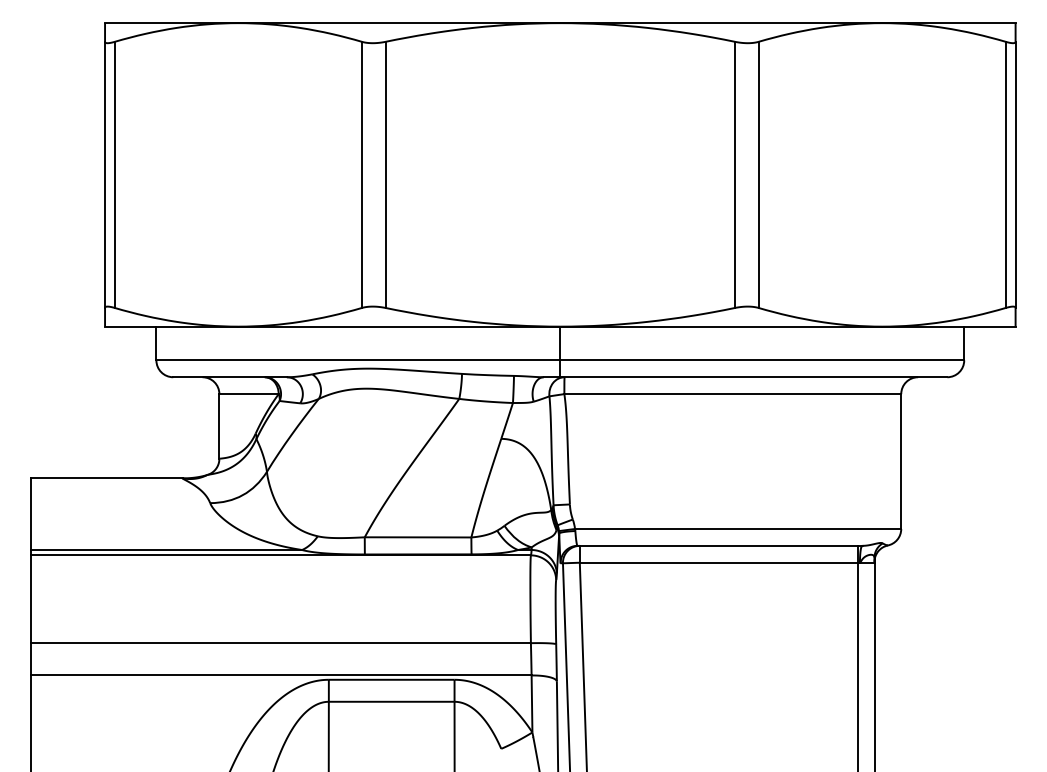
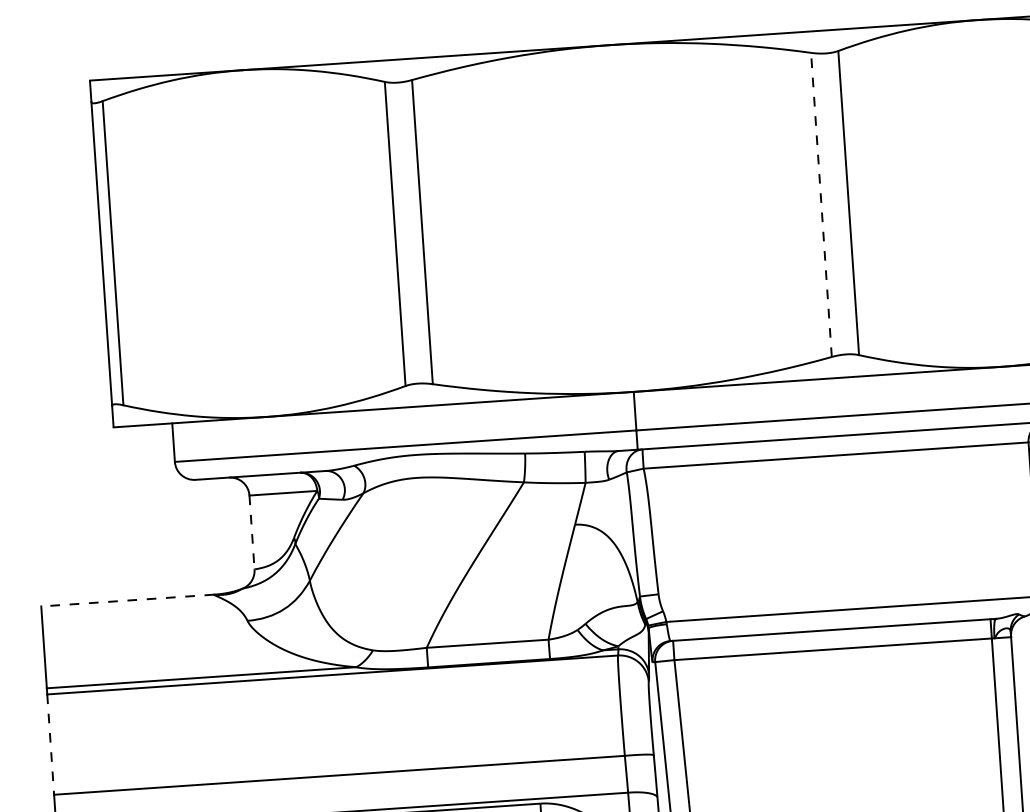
line: (734, 174) -> (820, 204), solid -> dashed
line: (219, 426) -> (252, 532), solid -> dashed
line: (107, 478) -> (128, 600), solid -> dashed
line: (31, 599) -> (50, 744), solid -> dashed

